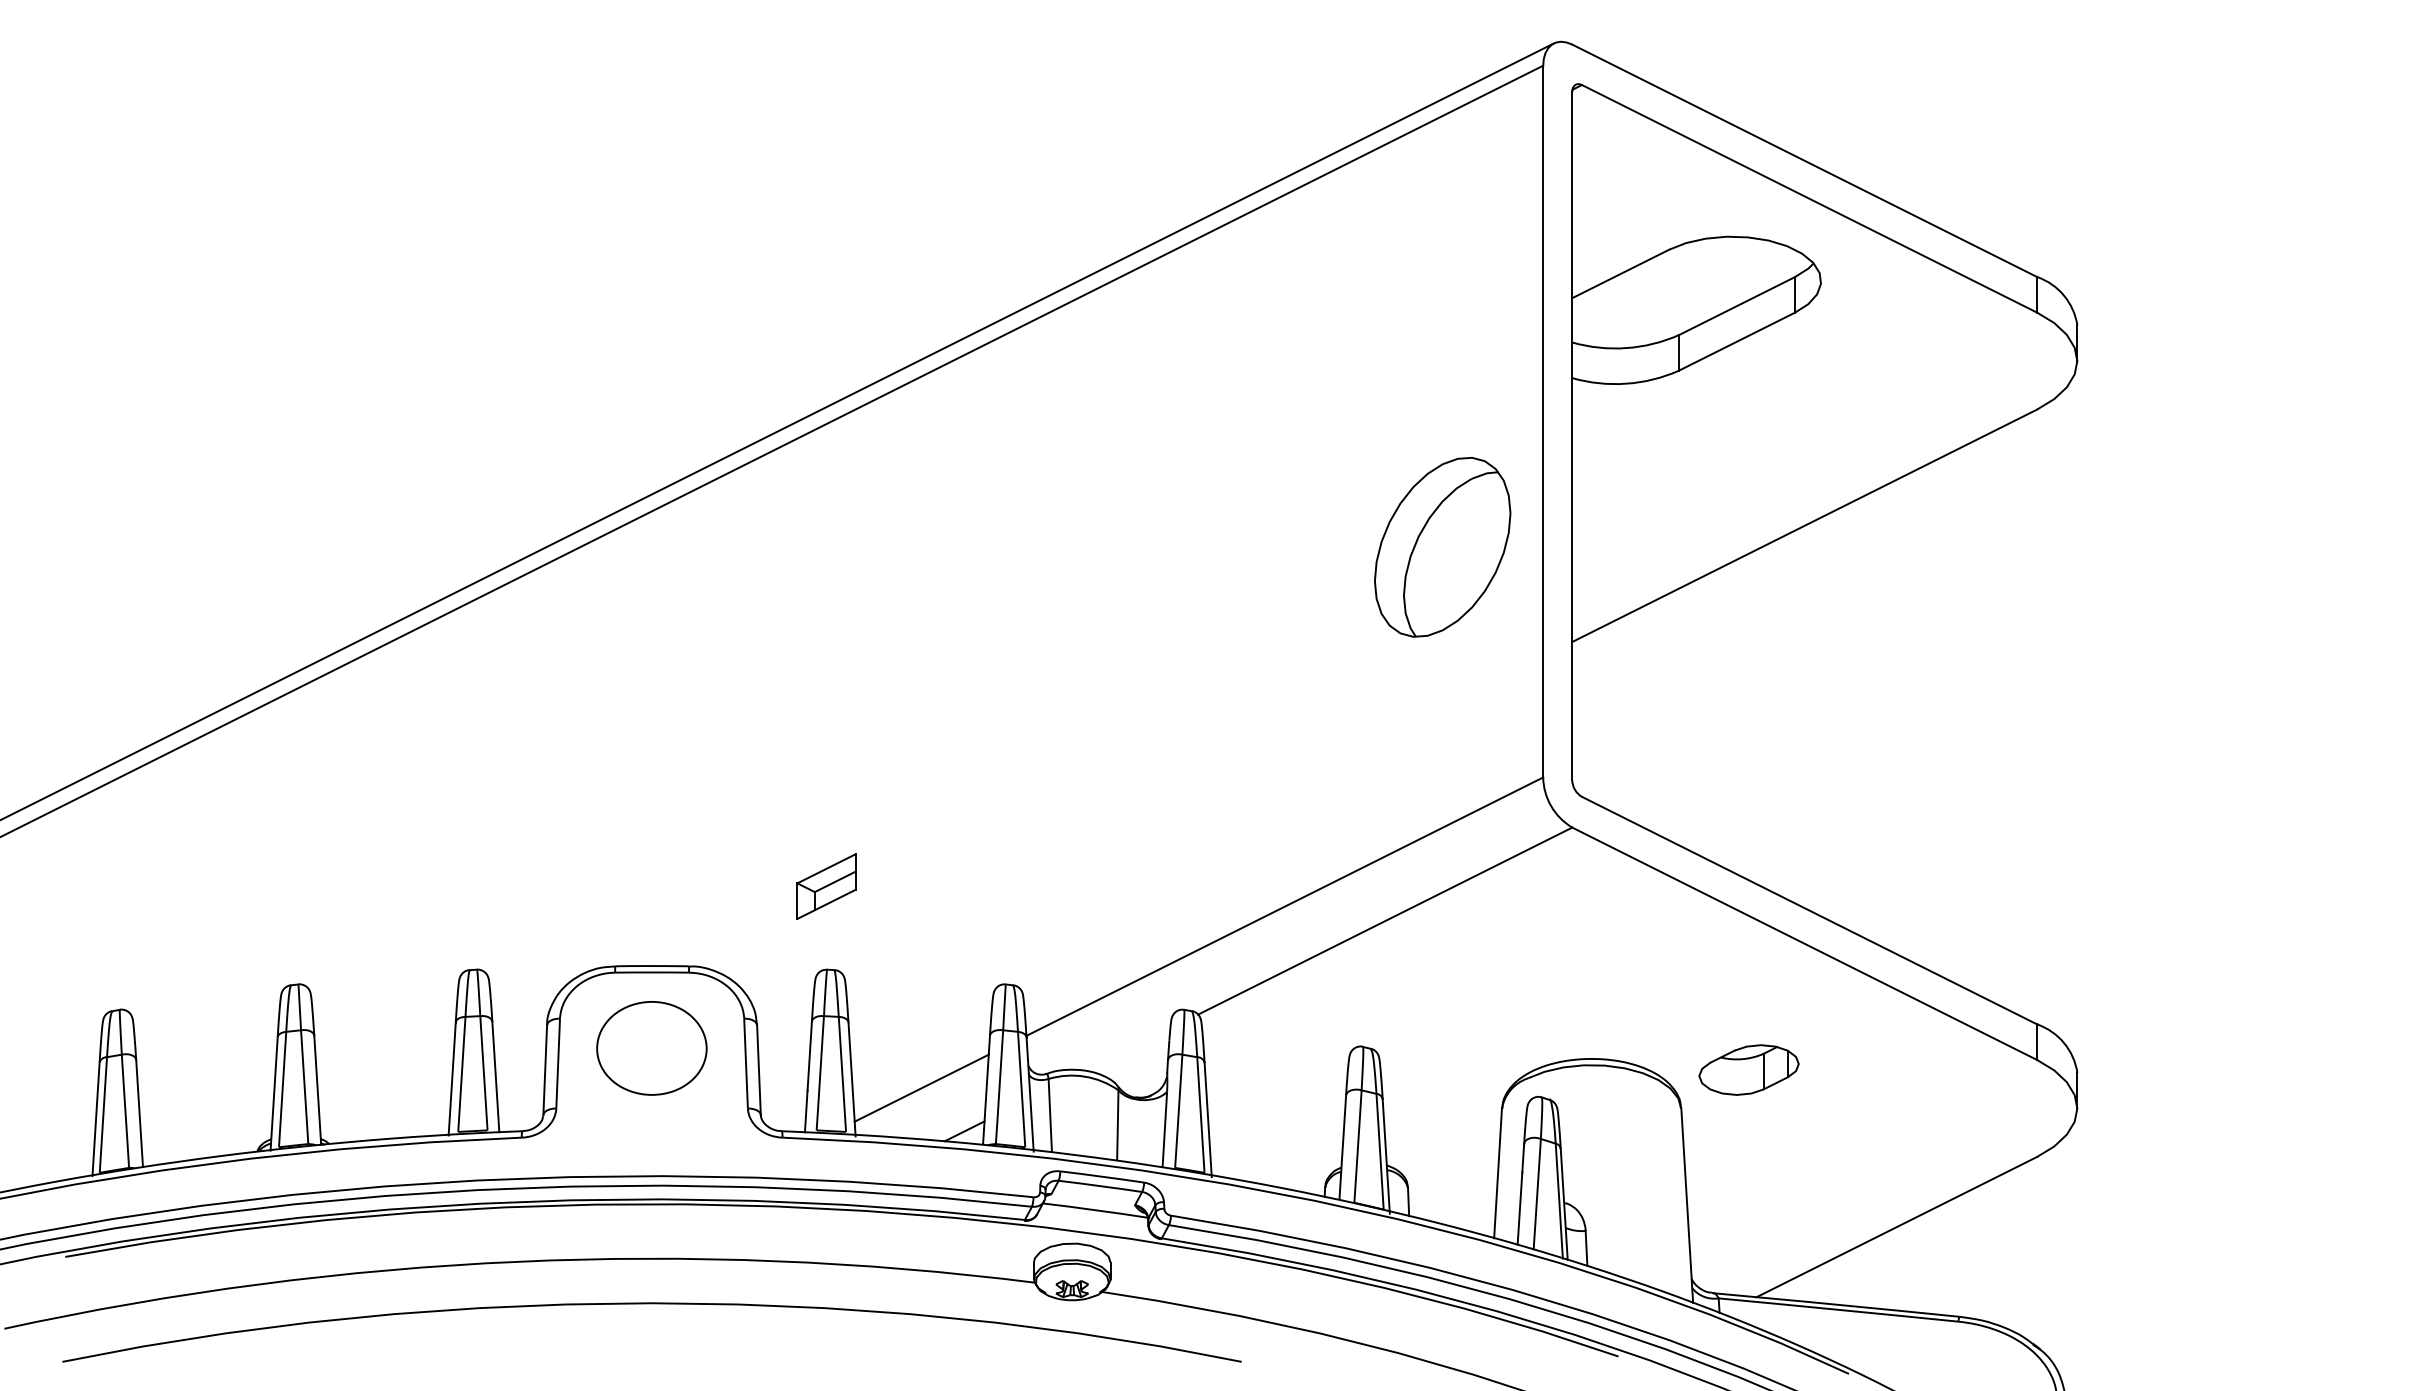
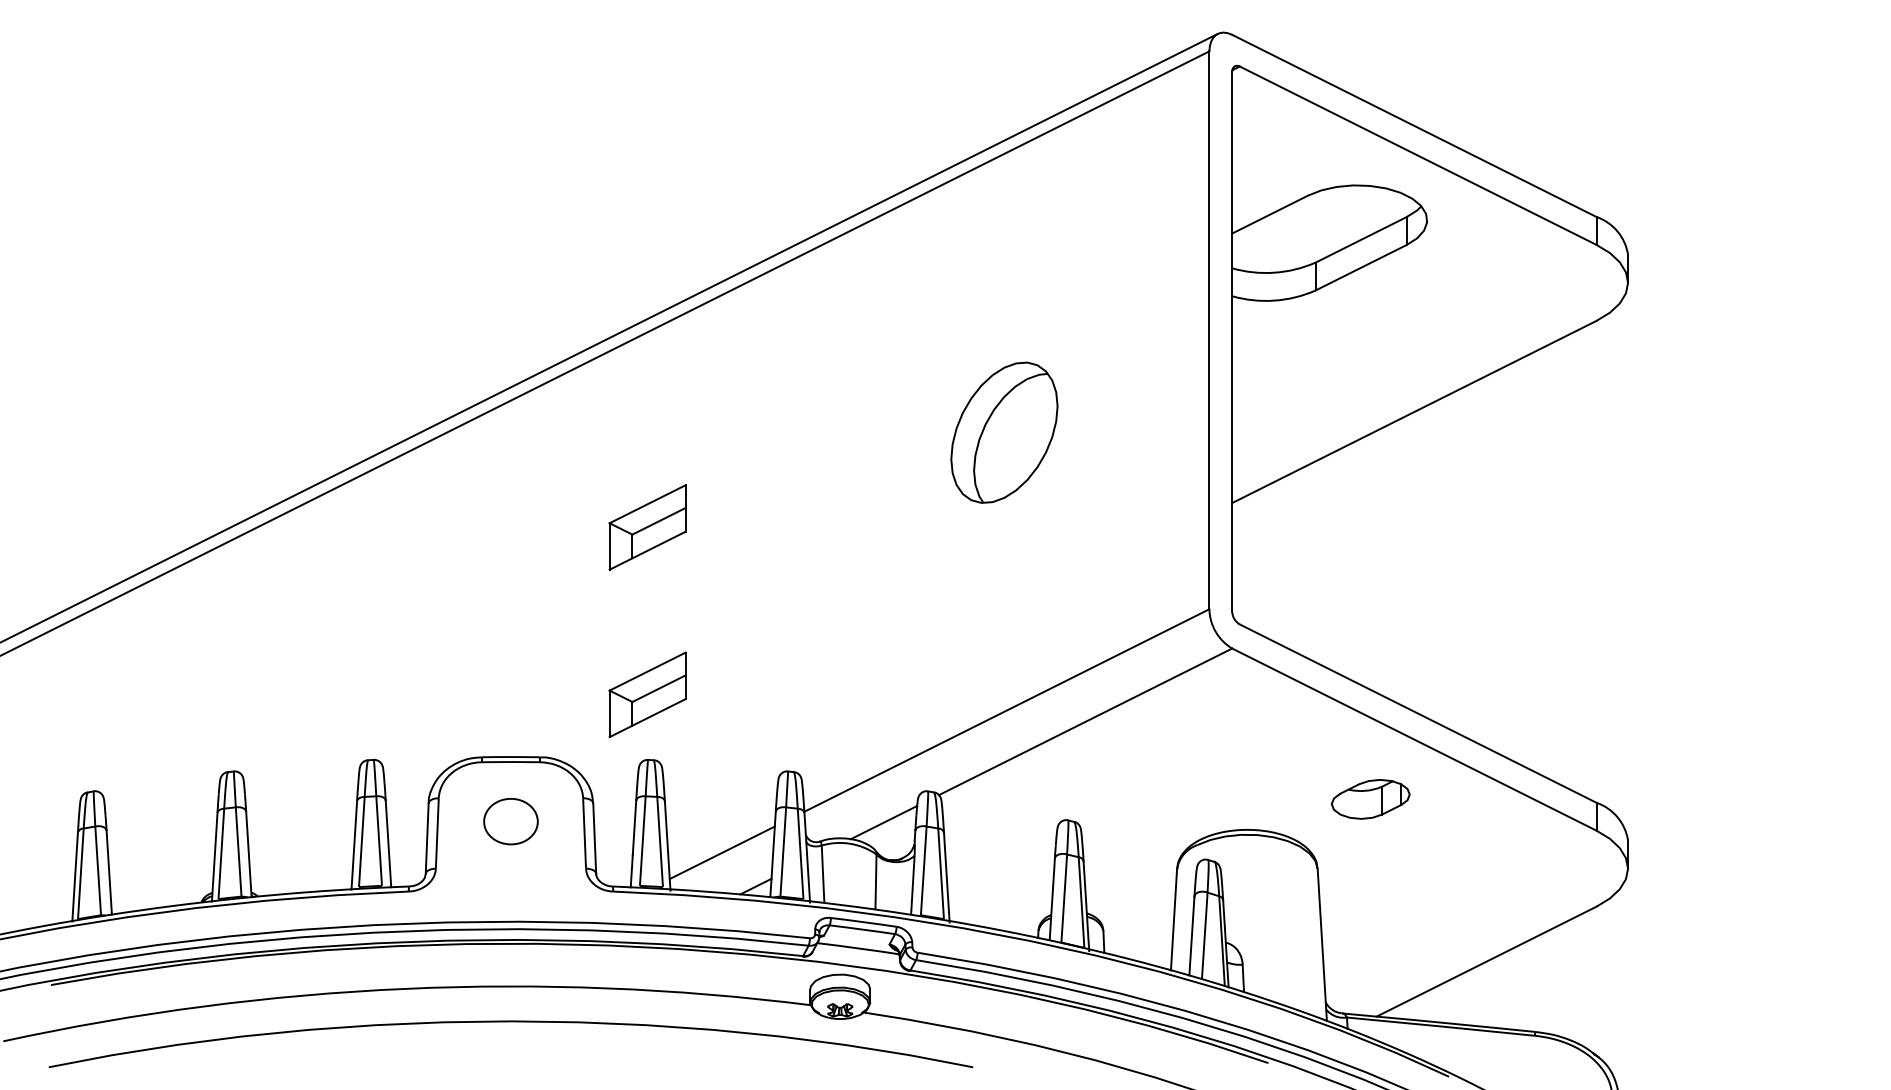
part: (1442, 547) -> (1004, 432), moved
part: (826, 673) -> (647, 527), added
part: (826, 886) -> (647, 694), size x1.67
part: (652, 1048) -> (511, 821), size x0.62
line: (1127, 1049) -> (883, 822), added
part: (1748, 1069) -> (1370, 798), moved

